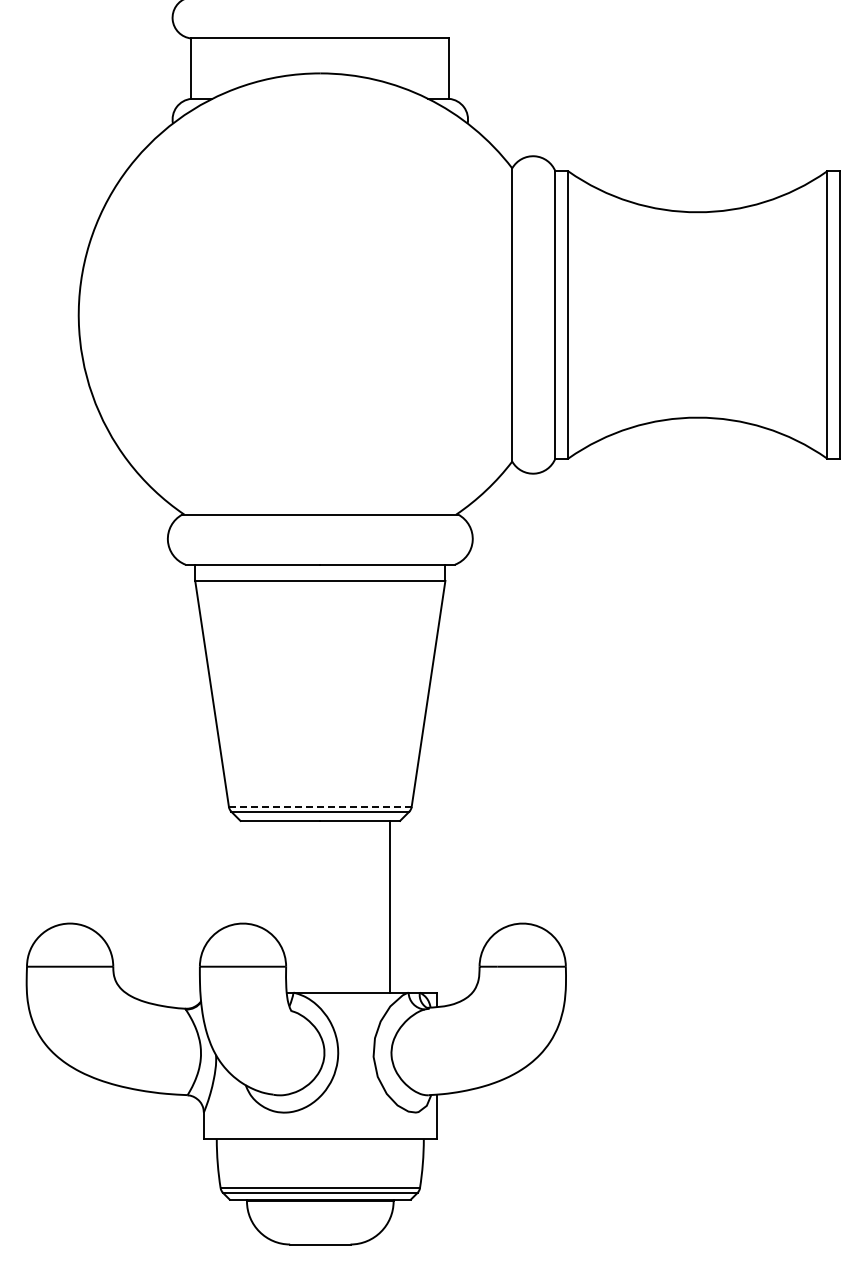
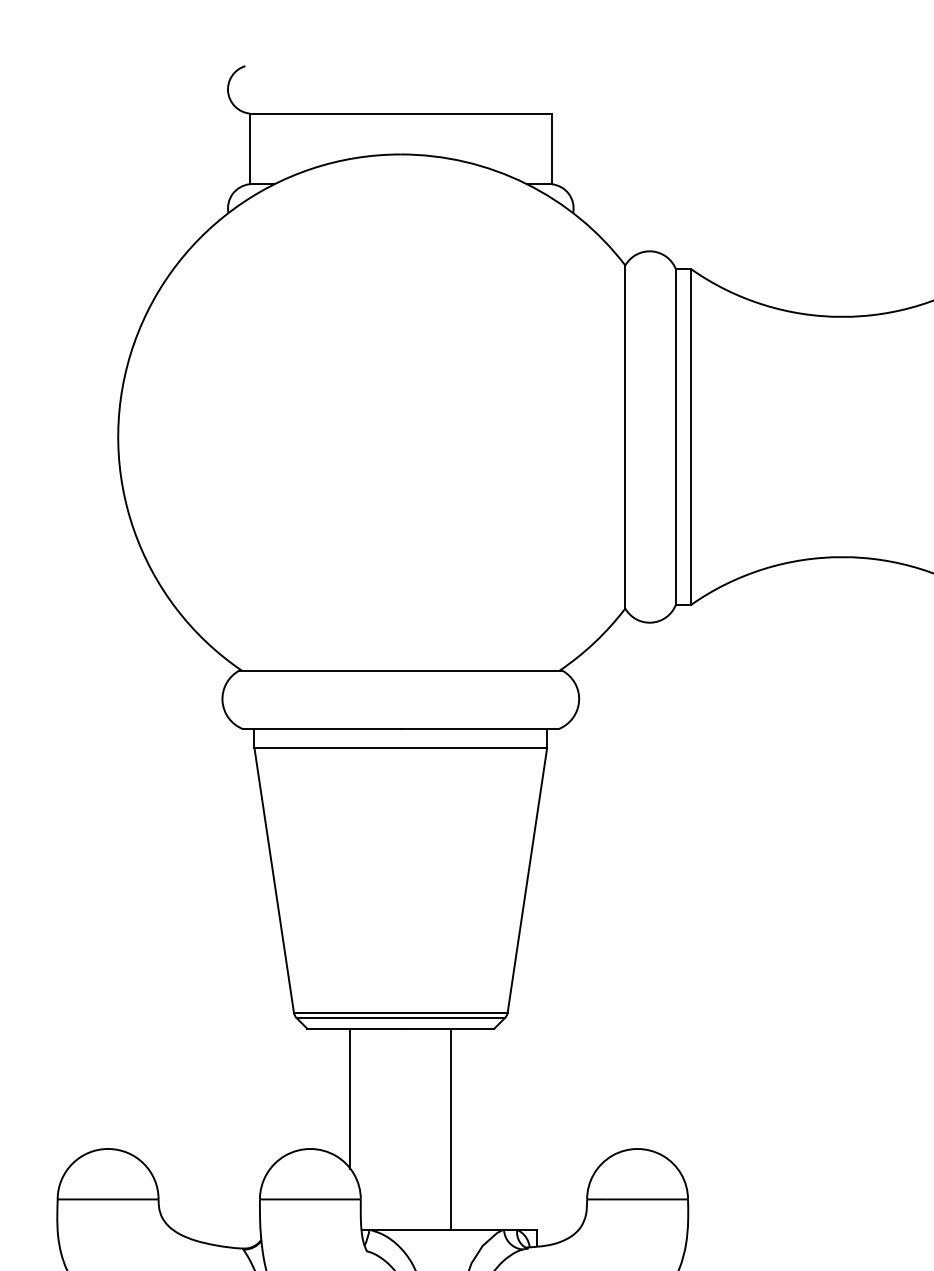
line: (320, 806) -> (401, 1012), dashed -> solid
line: (277, 880) -> (350, 1098), added
line: (390, 906) -> (451, 1129), moved

